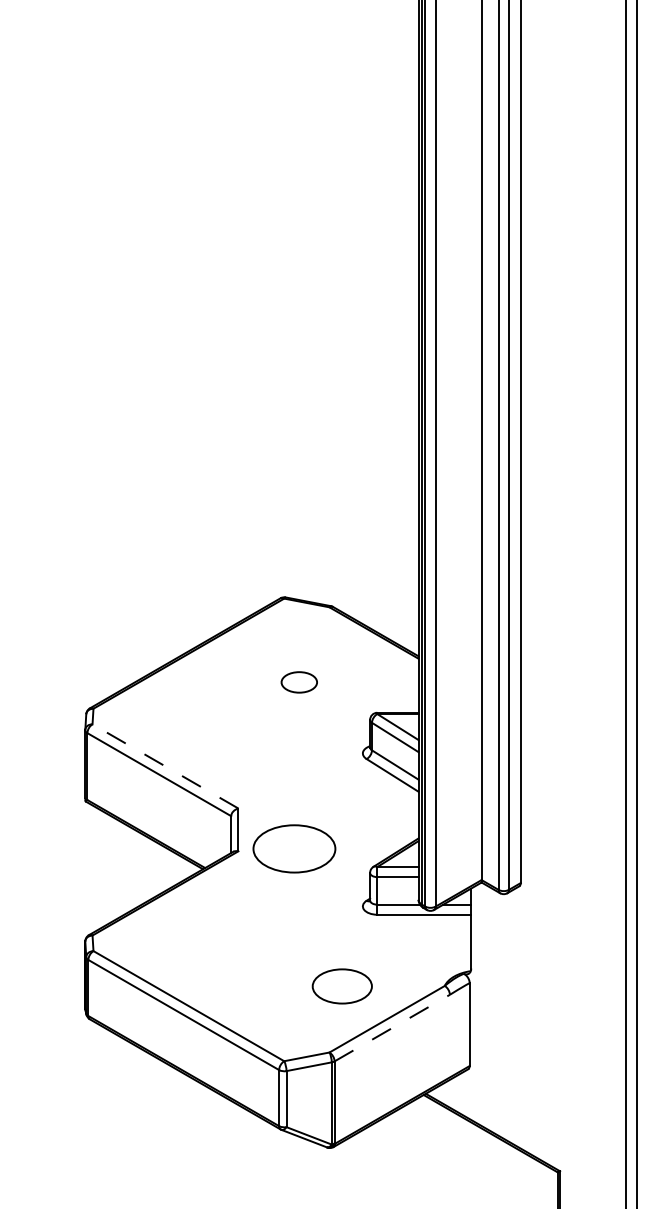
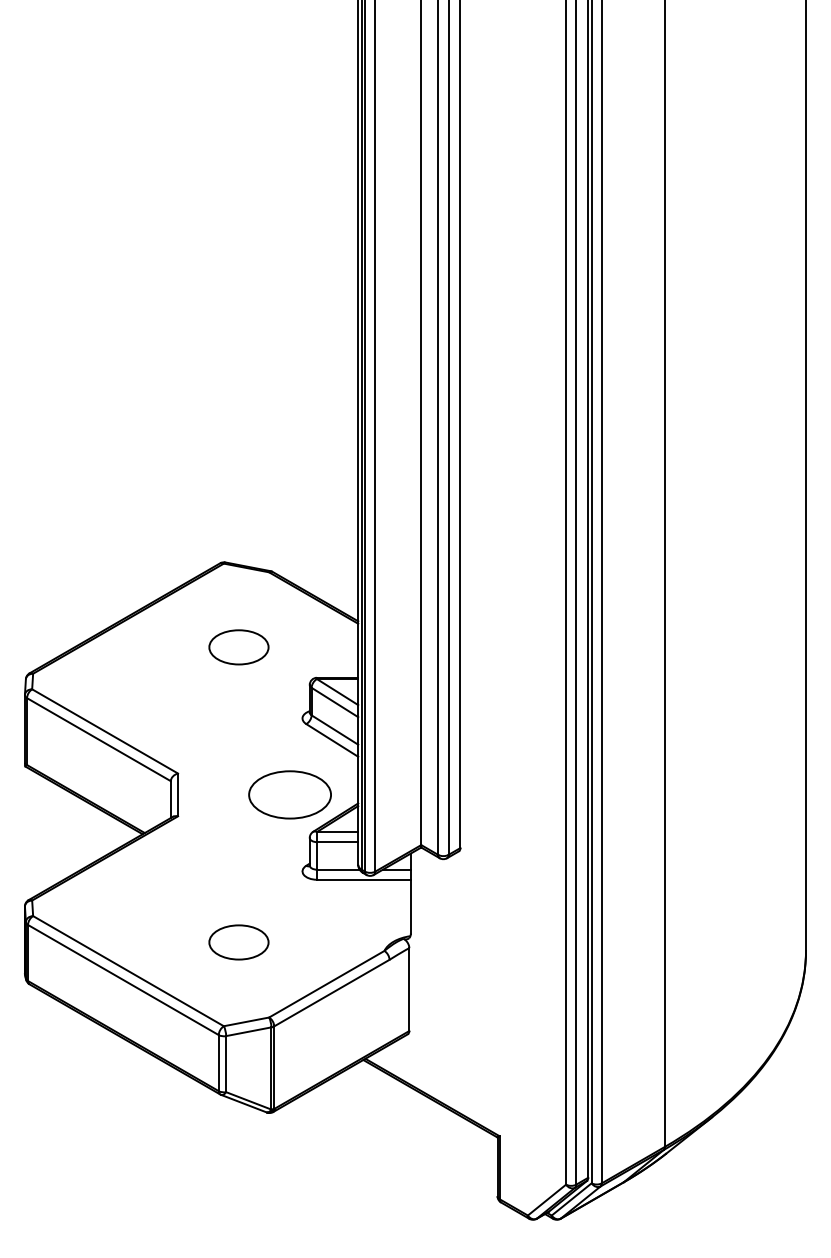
part: (298, 682) -> (238, 647), size x1.67
line: (164, 766) -> (104, 731), dashed -> solid
part: (293, 848) -> (289, 794), moved
part: (341, 986) -> (238, 942), moved
line: (391, 1028) -> (331, 993), dashed -> solid

